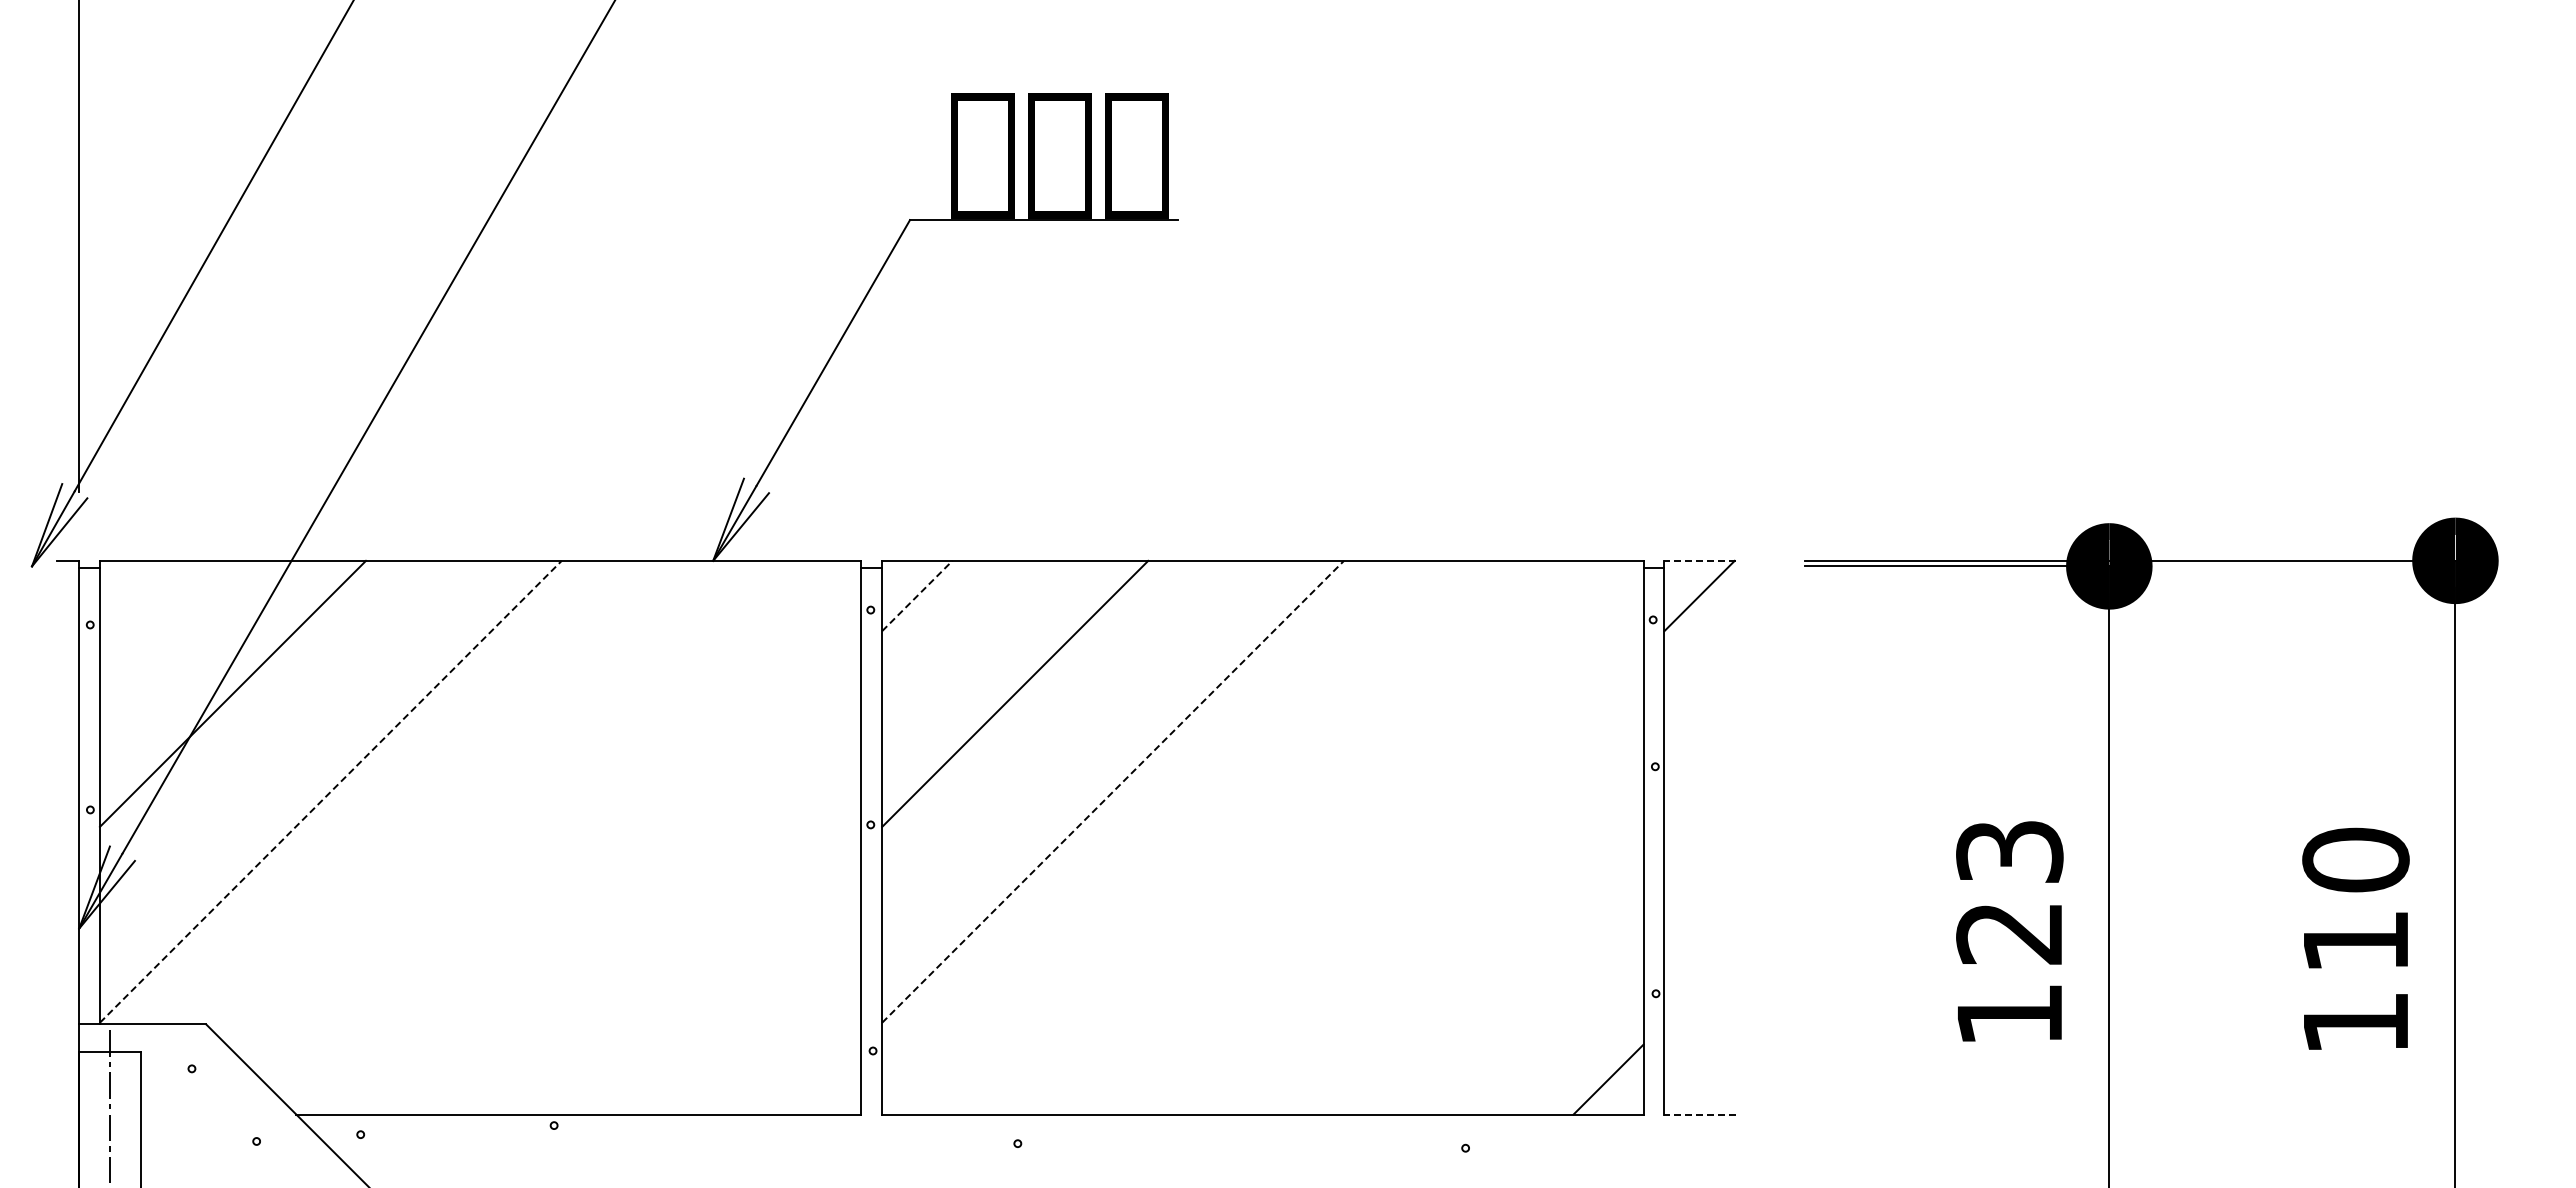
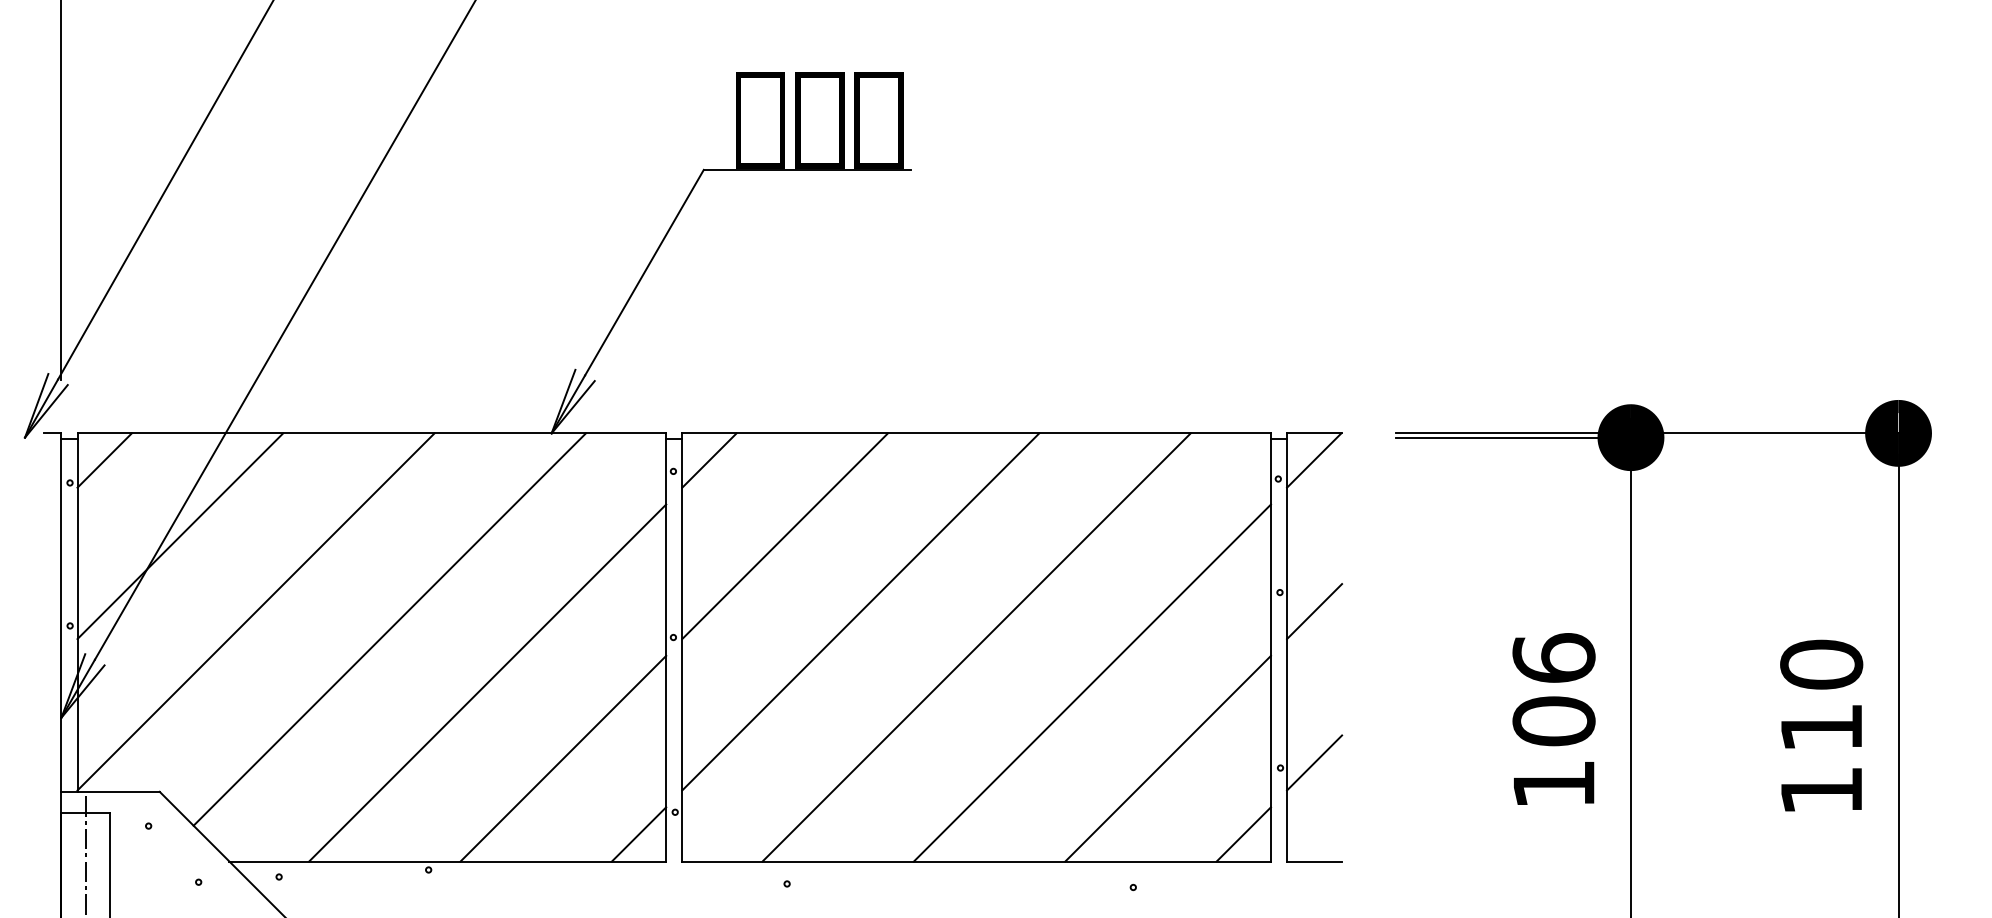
line: (1700, 560) -> (1314, 433), dashed -> solid
line: (134, 595) -> (104, 460), added
line: (917, 596) -> (709, 460), dashed -> solid
line: (1699, 790) -> (1314, 610), added
line: (330, 791) -> (255, 611), dashed -> solid
line: (1113, 791) -> (861, 611), dashed -> solid
line: (503, 814) -> (389, 629), added
line: (1262, 837) -> (976, 647), added
line: (630, 883) -> (487, 682), added
line: (1412, 883) -> (1092, 682), added
text: (2009, 892) -> (1553, 689), 123 -> 106
line: (728, 981) -> (563, 758), added
line: (1510, 981) -> (1168, 758), added
line: (1699, 986) -> (1314, 762), added
line: (826, 1079) -> (639, 834), added
line: (1700, 1114) -> (1314, 861), dashed -> solid

